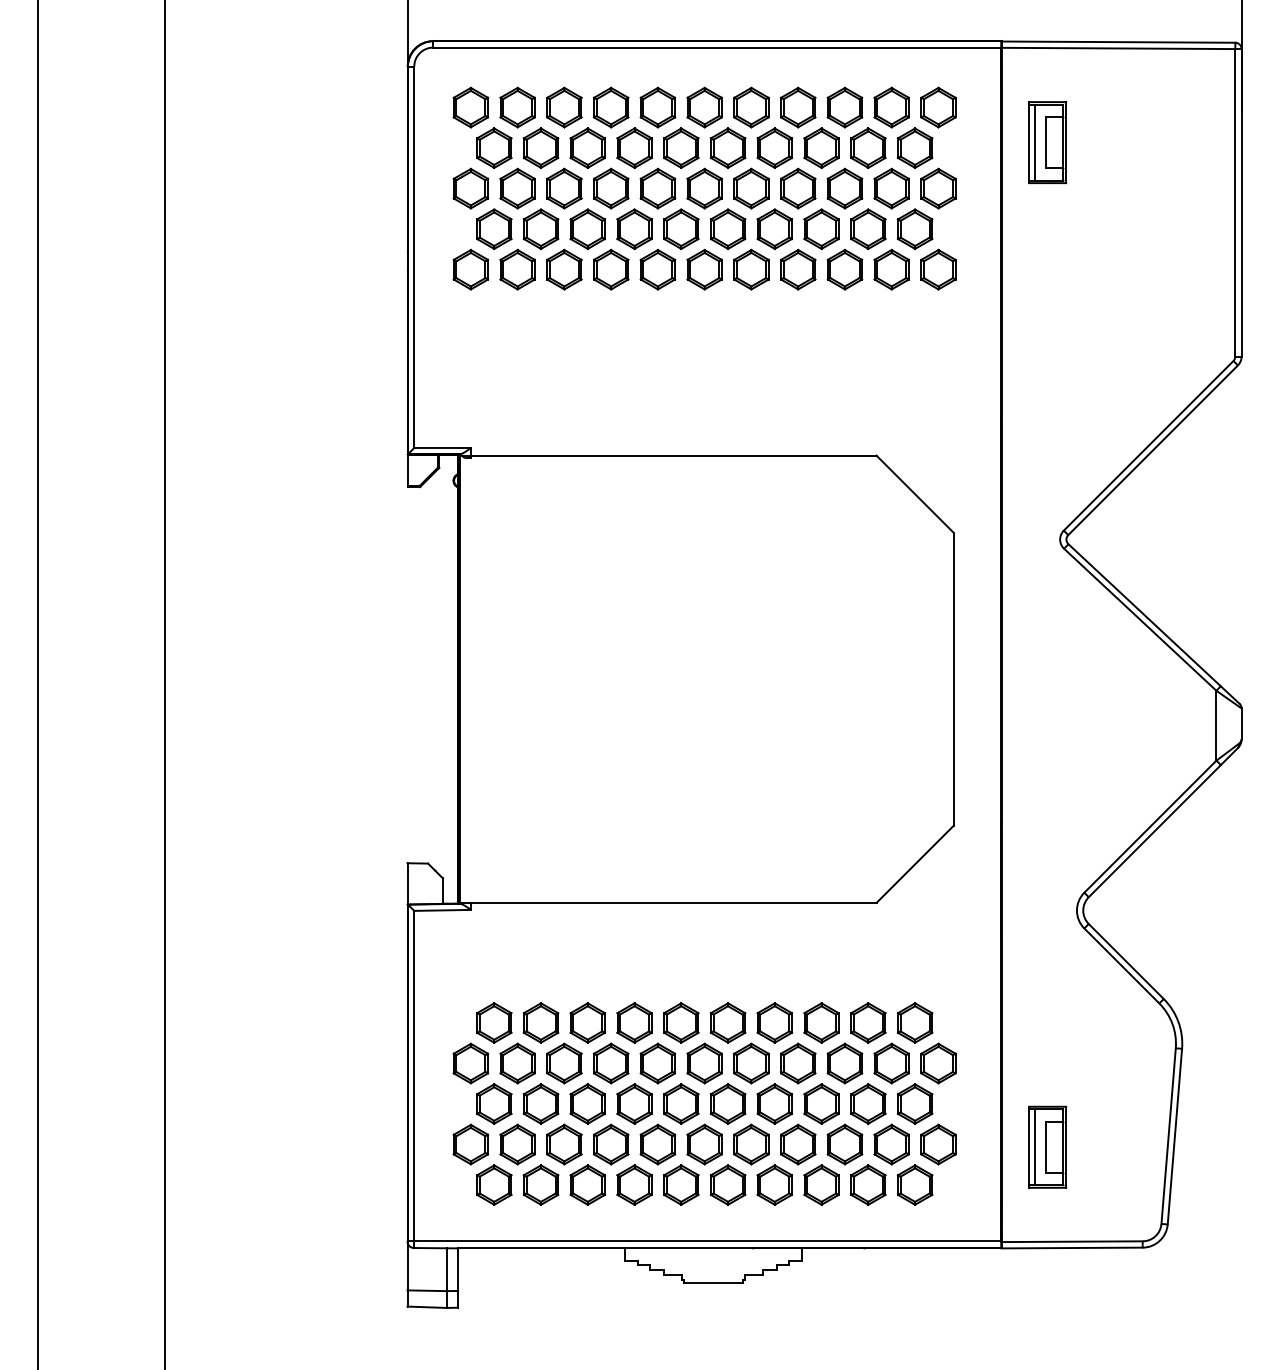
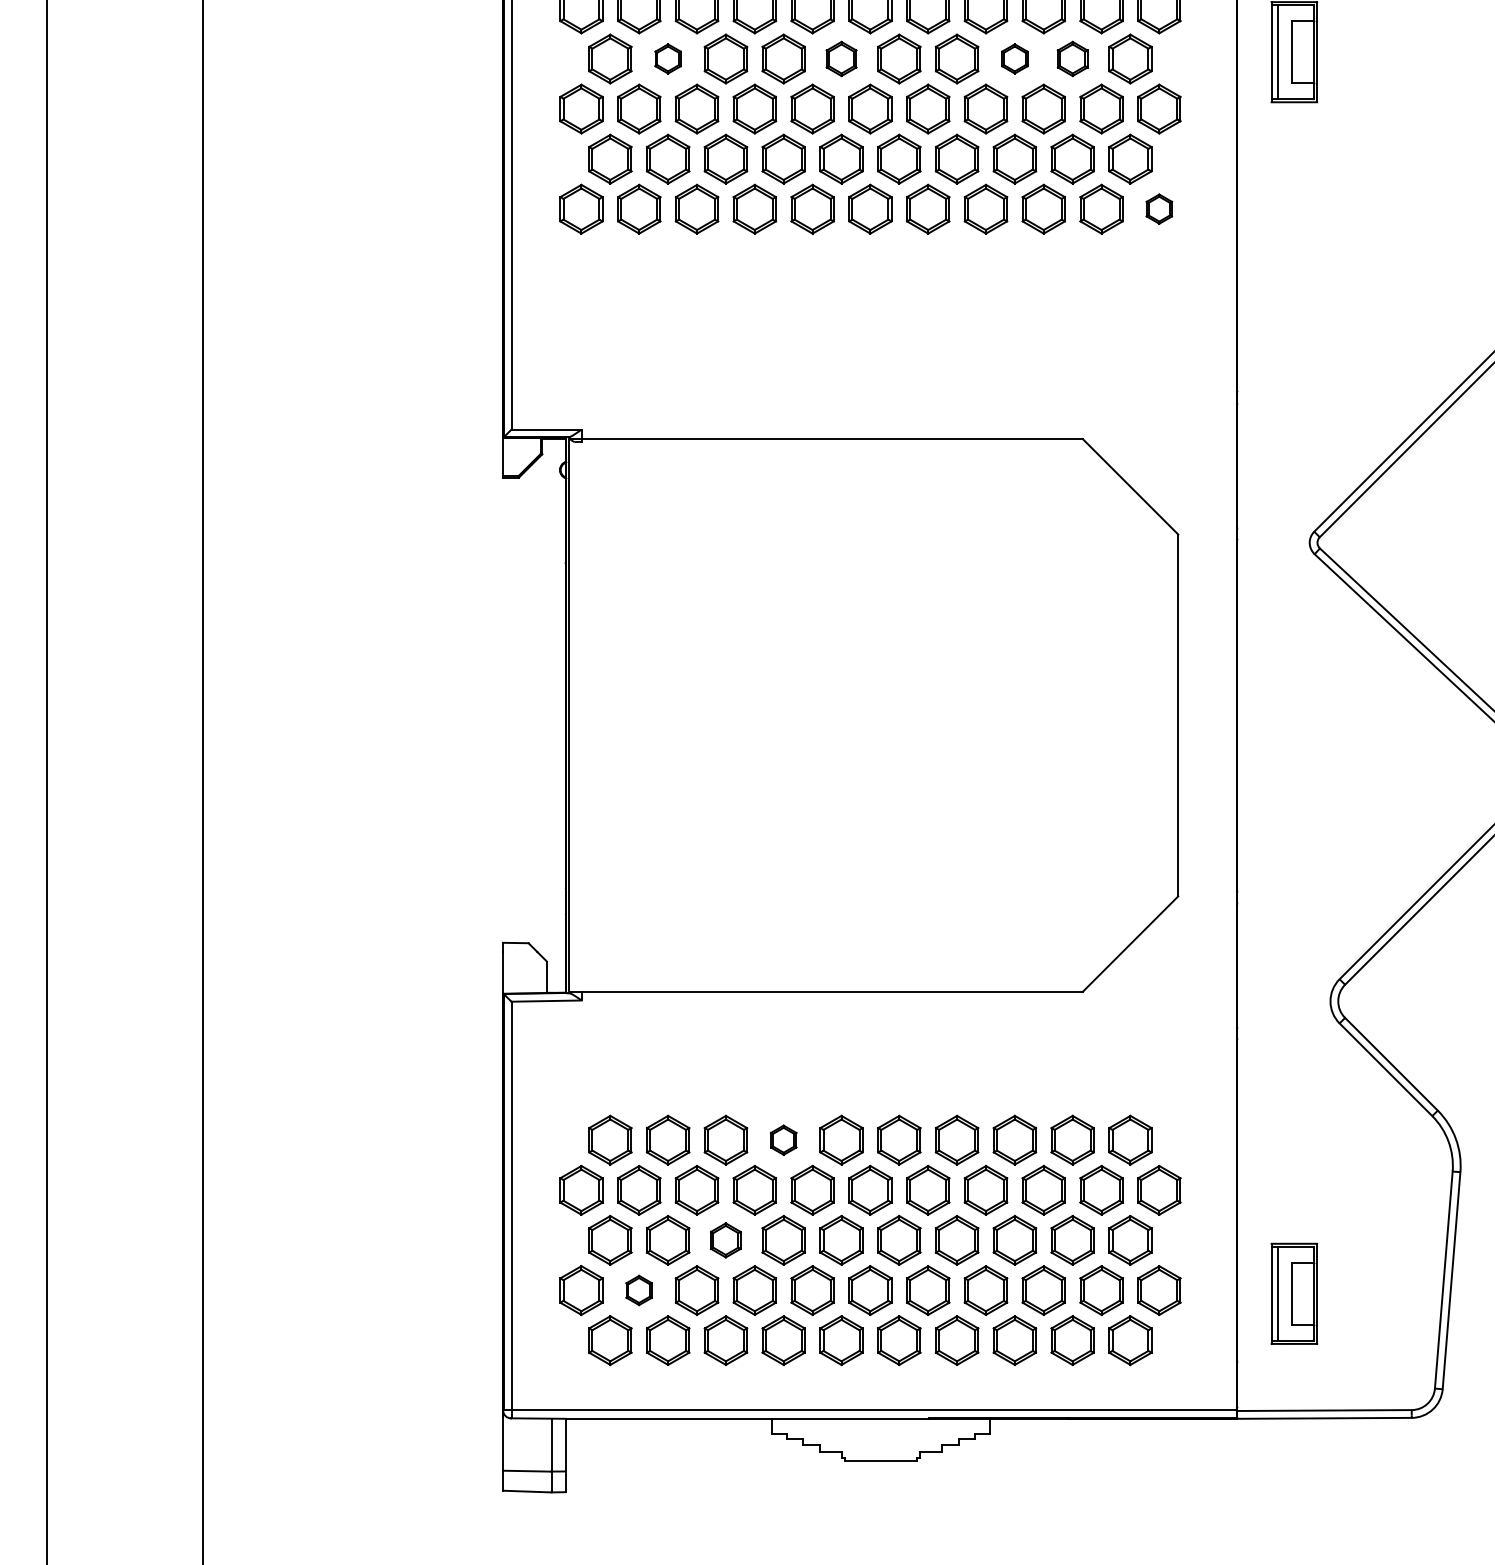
part: (540, 147) -> (667, 58), size x0.6
part: (681, 147) -> (841, 58), size x0.7
part: (821, 147) -> (1014, 58), size x0.6
part: (868, 147) -> (1072, 58), size x0.7
part: (938, 269) -> (1159, 209), size x0.6
part: (634, 1022) -> (783, 1139), size x0.6
part: (587, 1103) -> (725, 1239), size x0.7
part: (517, 1144) -> (639, 1290), size x0.6

